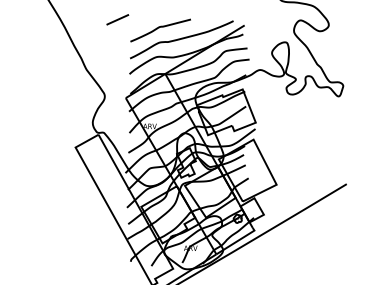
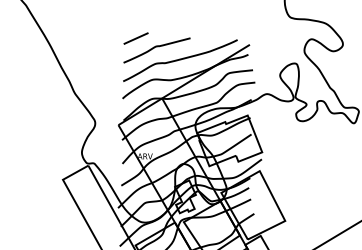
line: (117, 19) -> (135, 38), moved

